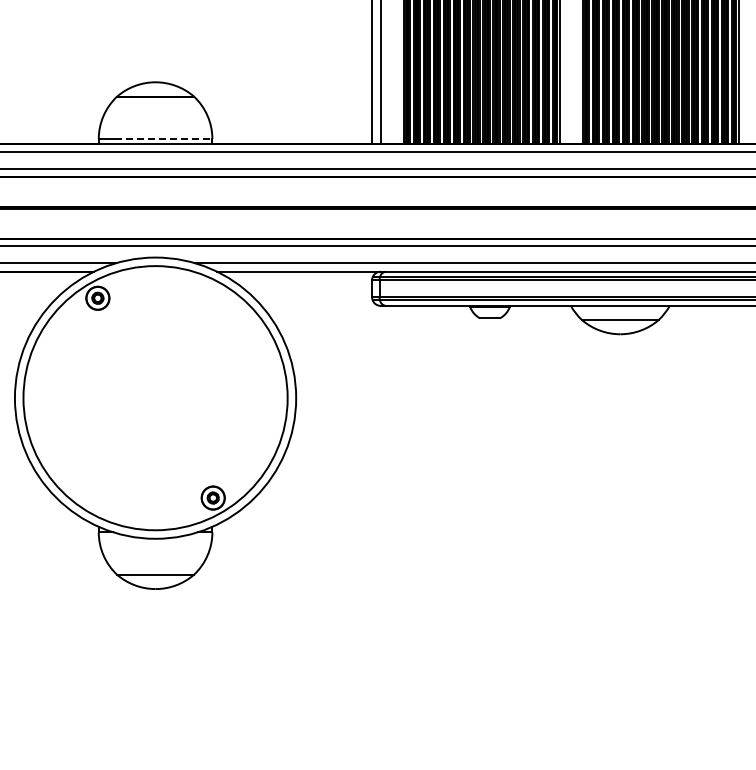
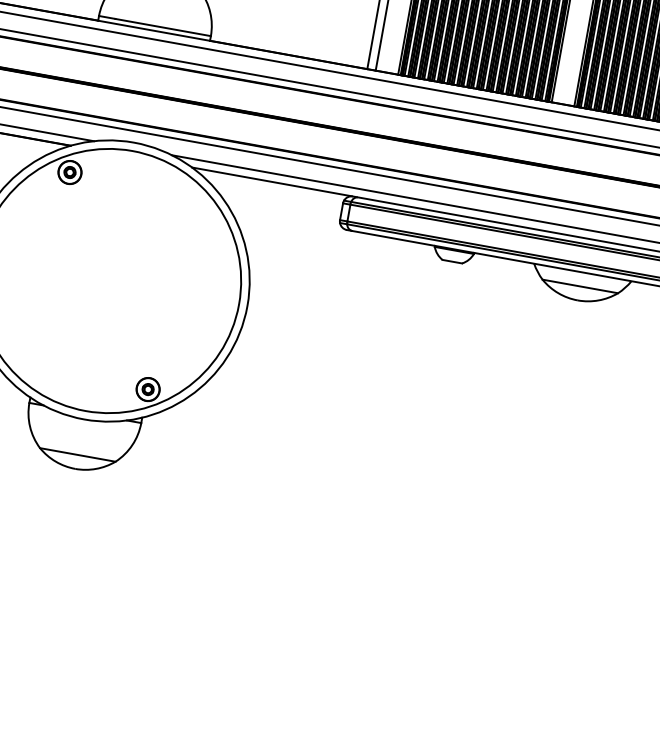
line: (163, 139) -> (162, 27), dashed -> solid

